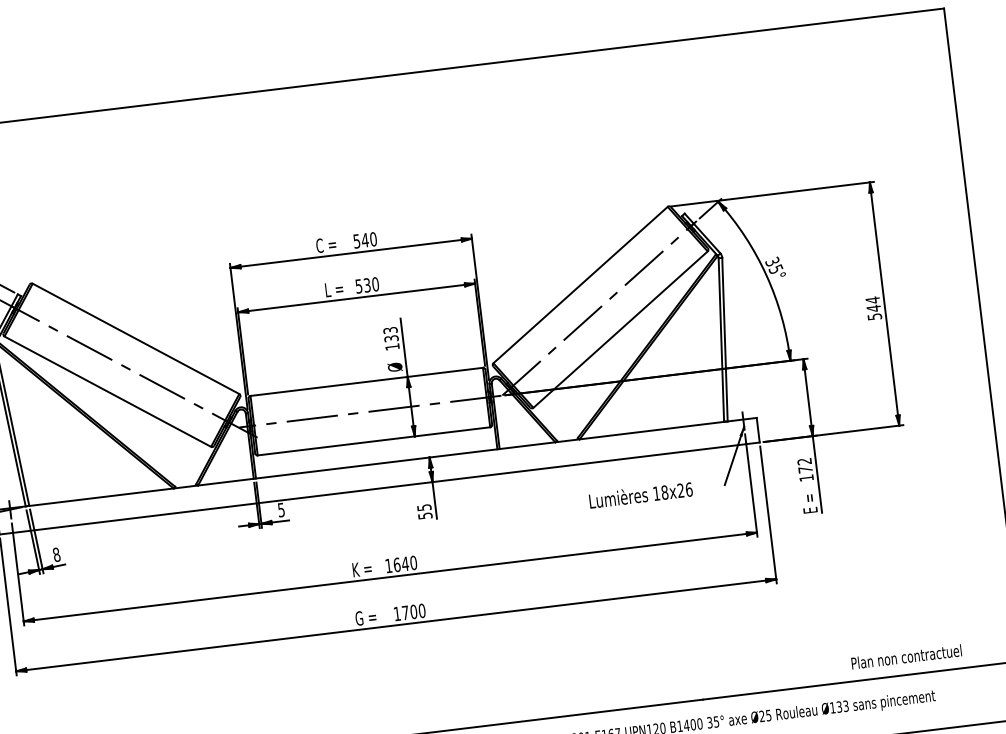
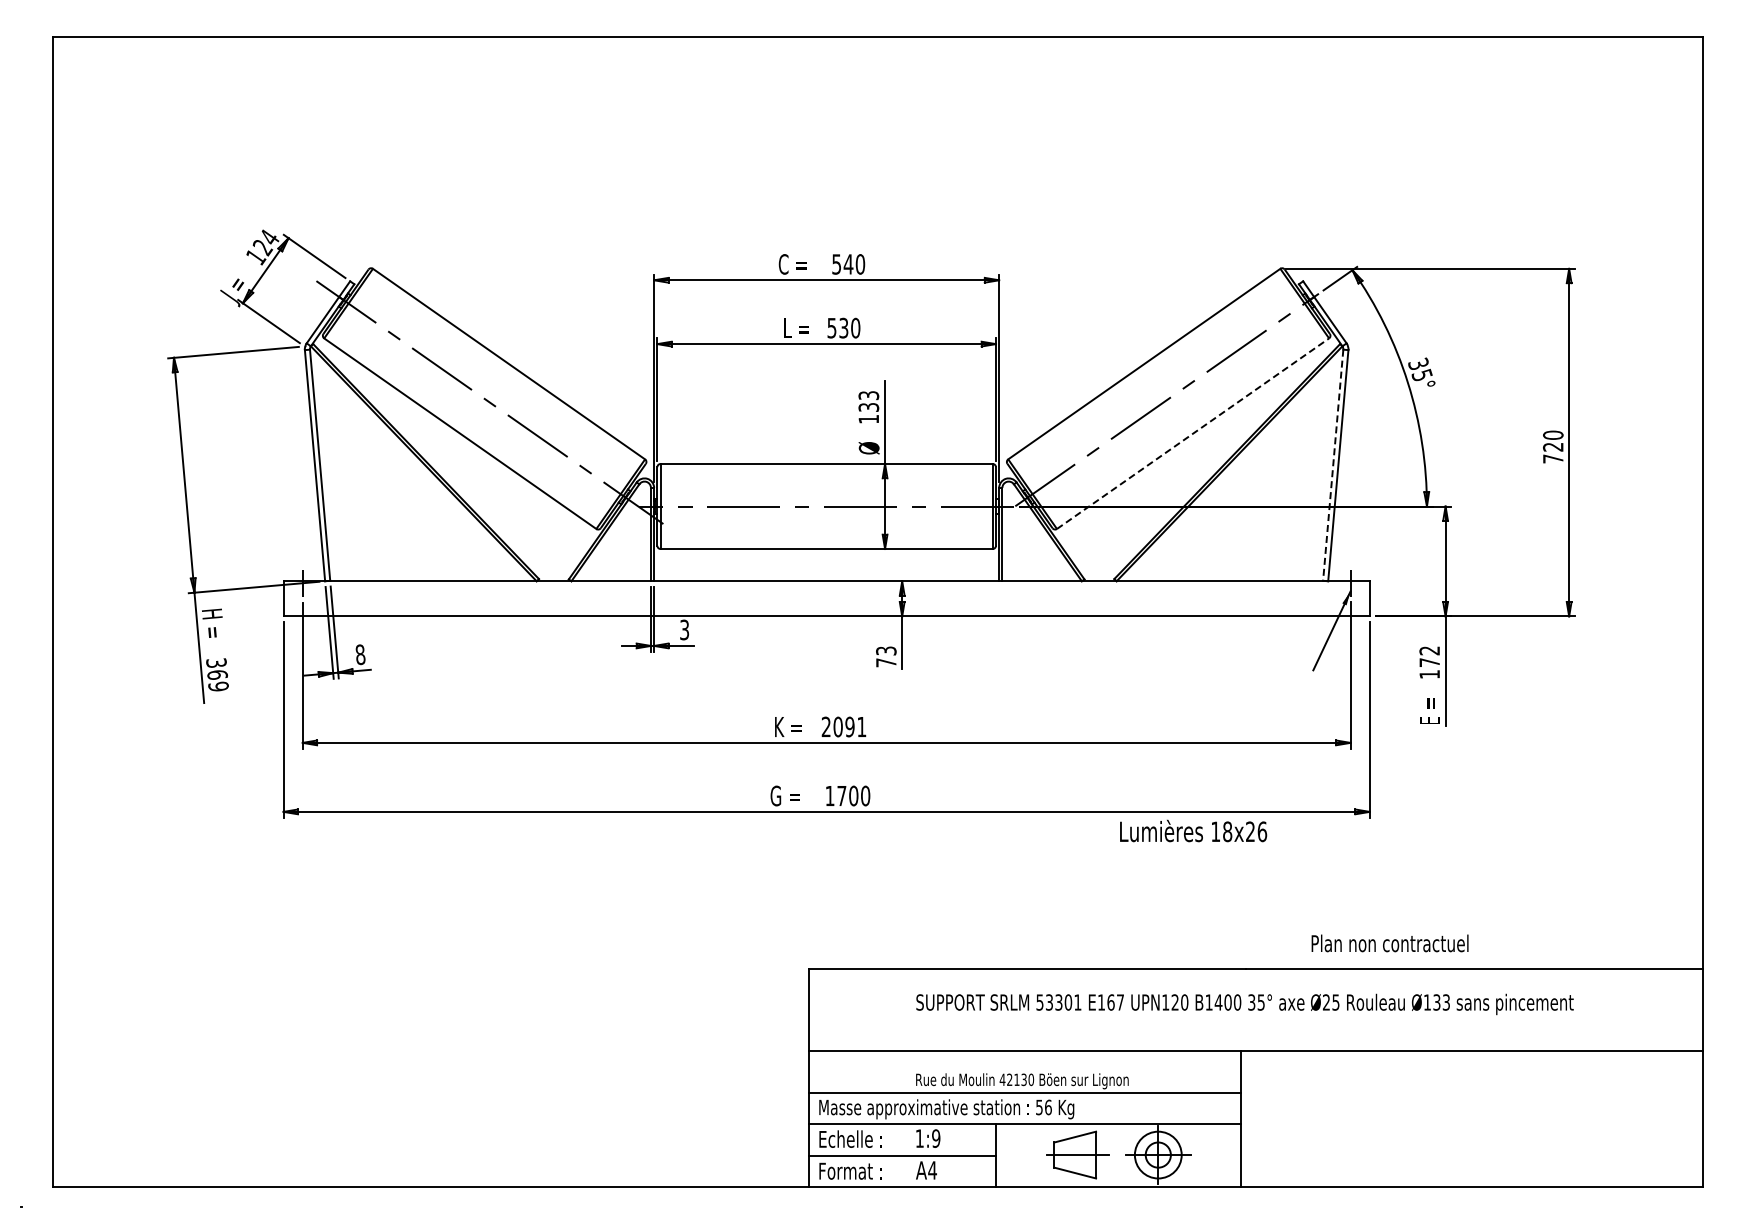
text: (873, 308) -> (1553, 446), 544 -> 720
line: (620, 329) -> (1193, 433), solid -> dashed
line: (721, 340) -> (1333, 465), solid -> dashed
text: (640, 494) -> (1193, 830), moved
text: (281, 509) -> (684, 629), 5 -> 3
text: (424, 511) -> (886, 656), 55 -> 73
text: (400, 564) -> (843, 726), 1640 -> 2091
text: (906, 657) -> (1389, 943), moved

